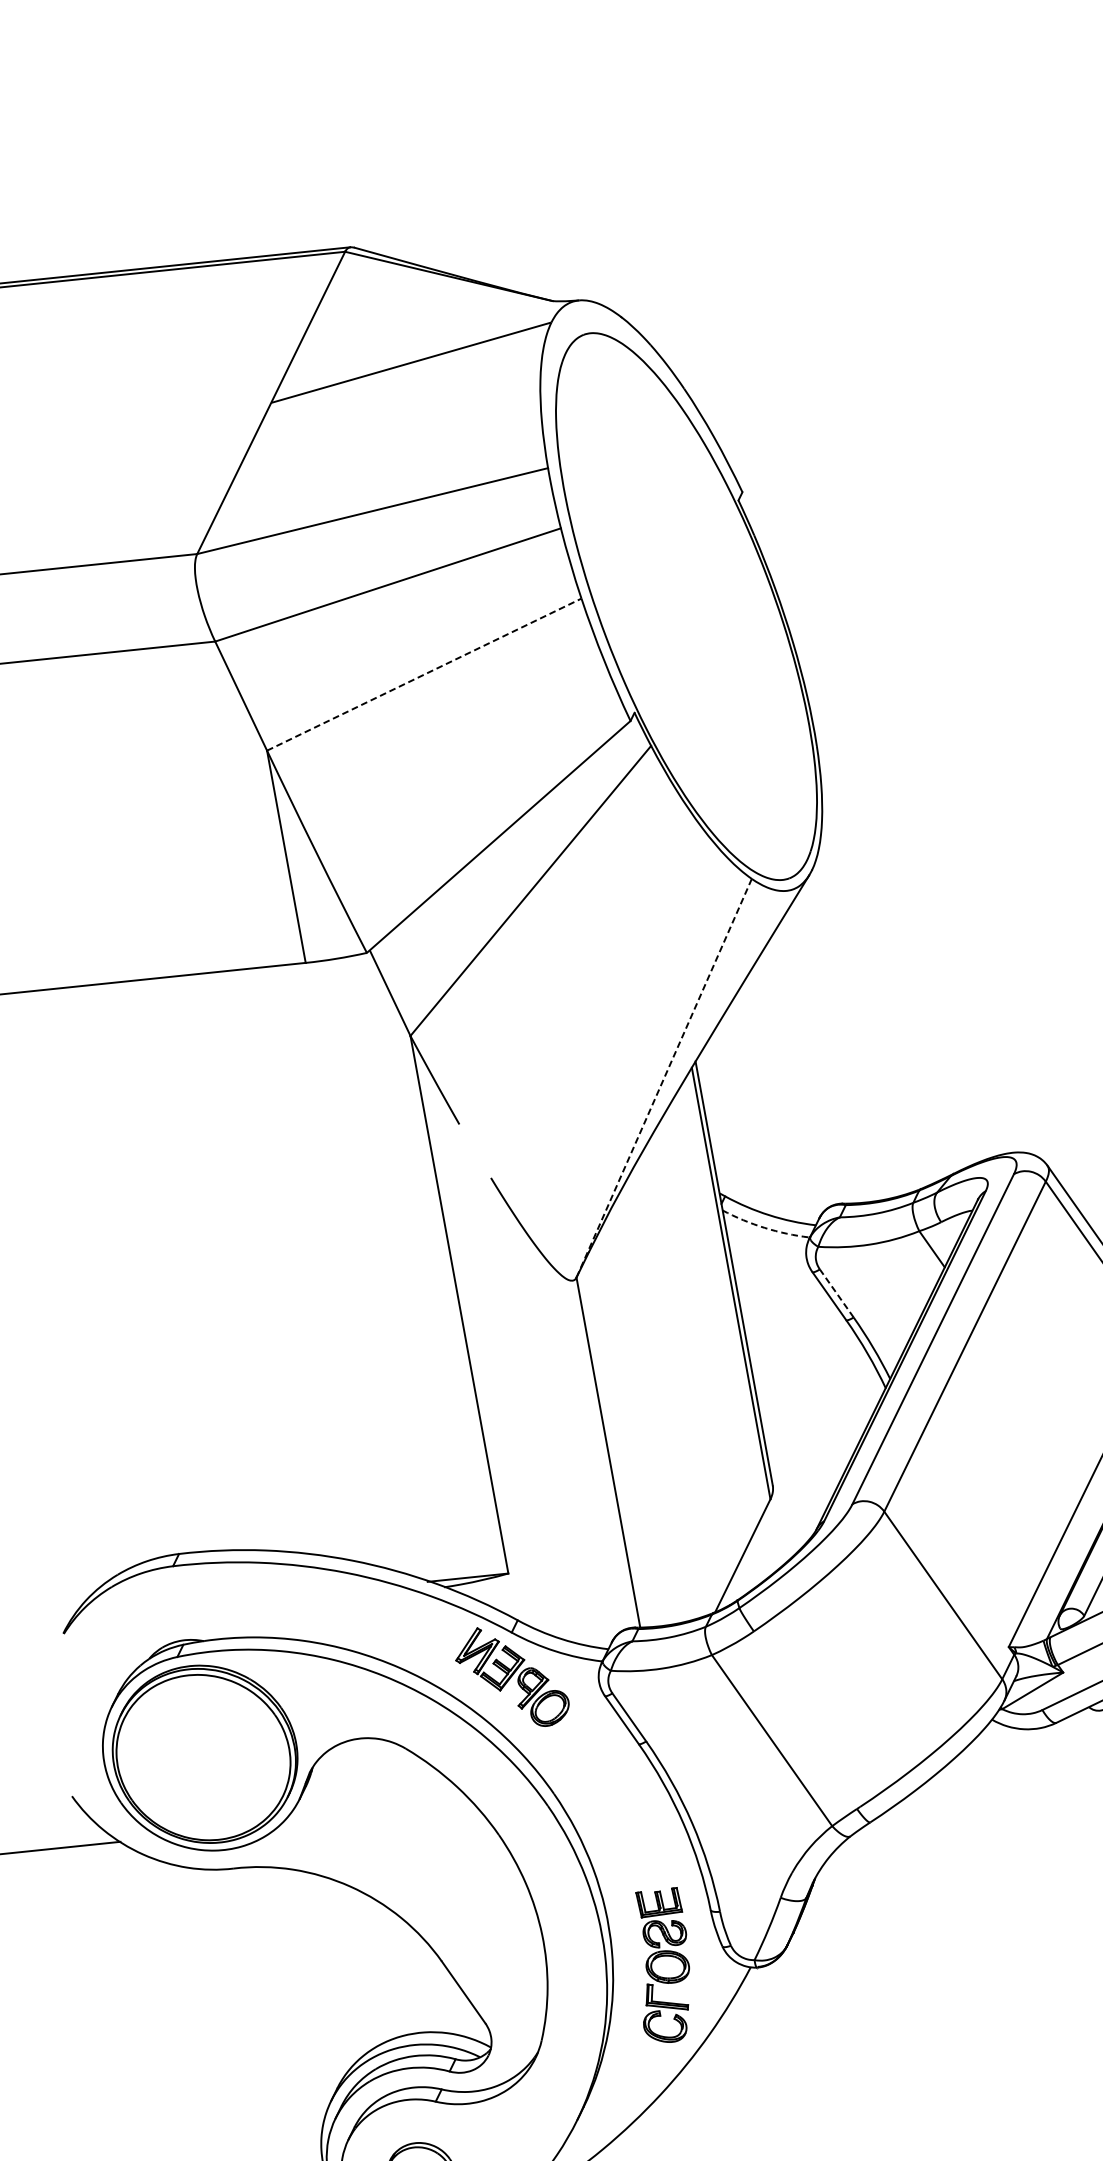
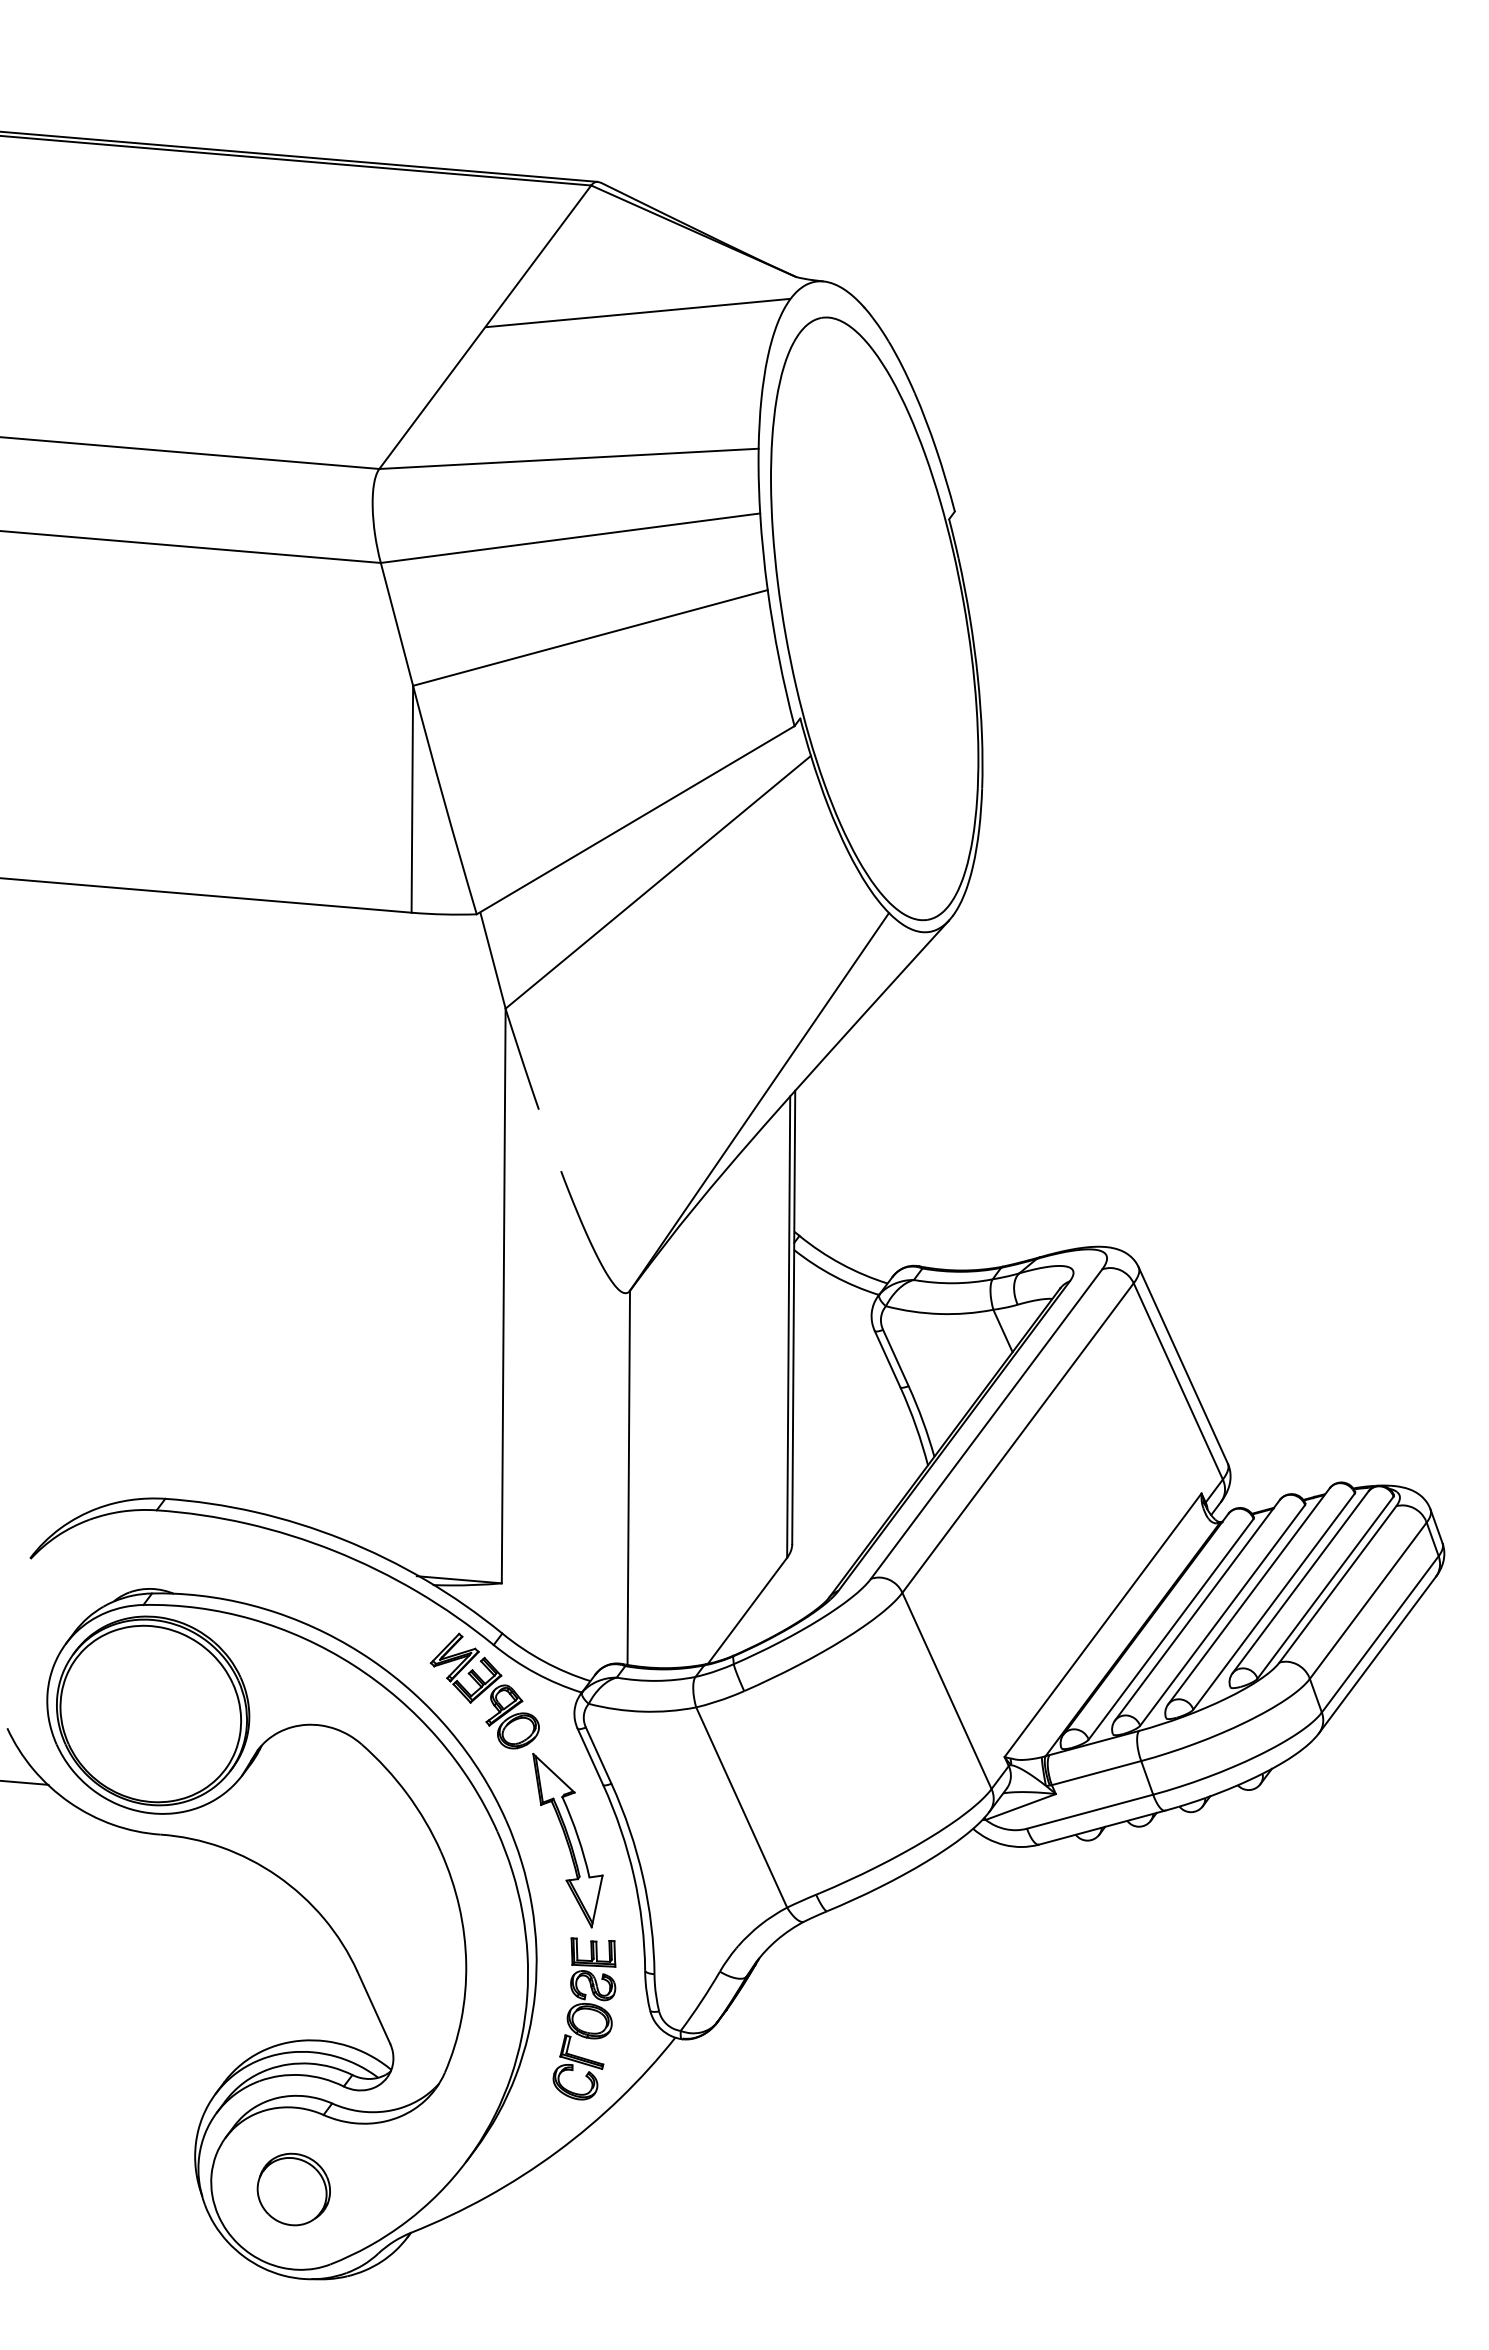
line: (424, 674) -> (590, 637), dashed -> solid
line: (664, 1078) -> (759, 1102), dashed -> solid
arc: (765, 1228) -> (834, 1276), dashed -> solid
line: (836, 1293) -> (895, 1358), dashed -> solid
part: (615, 1802) -> (567, 1840), added

